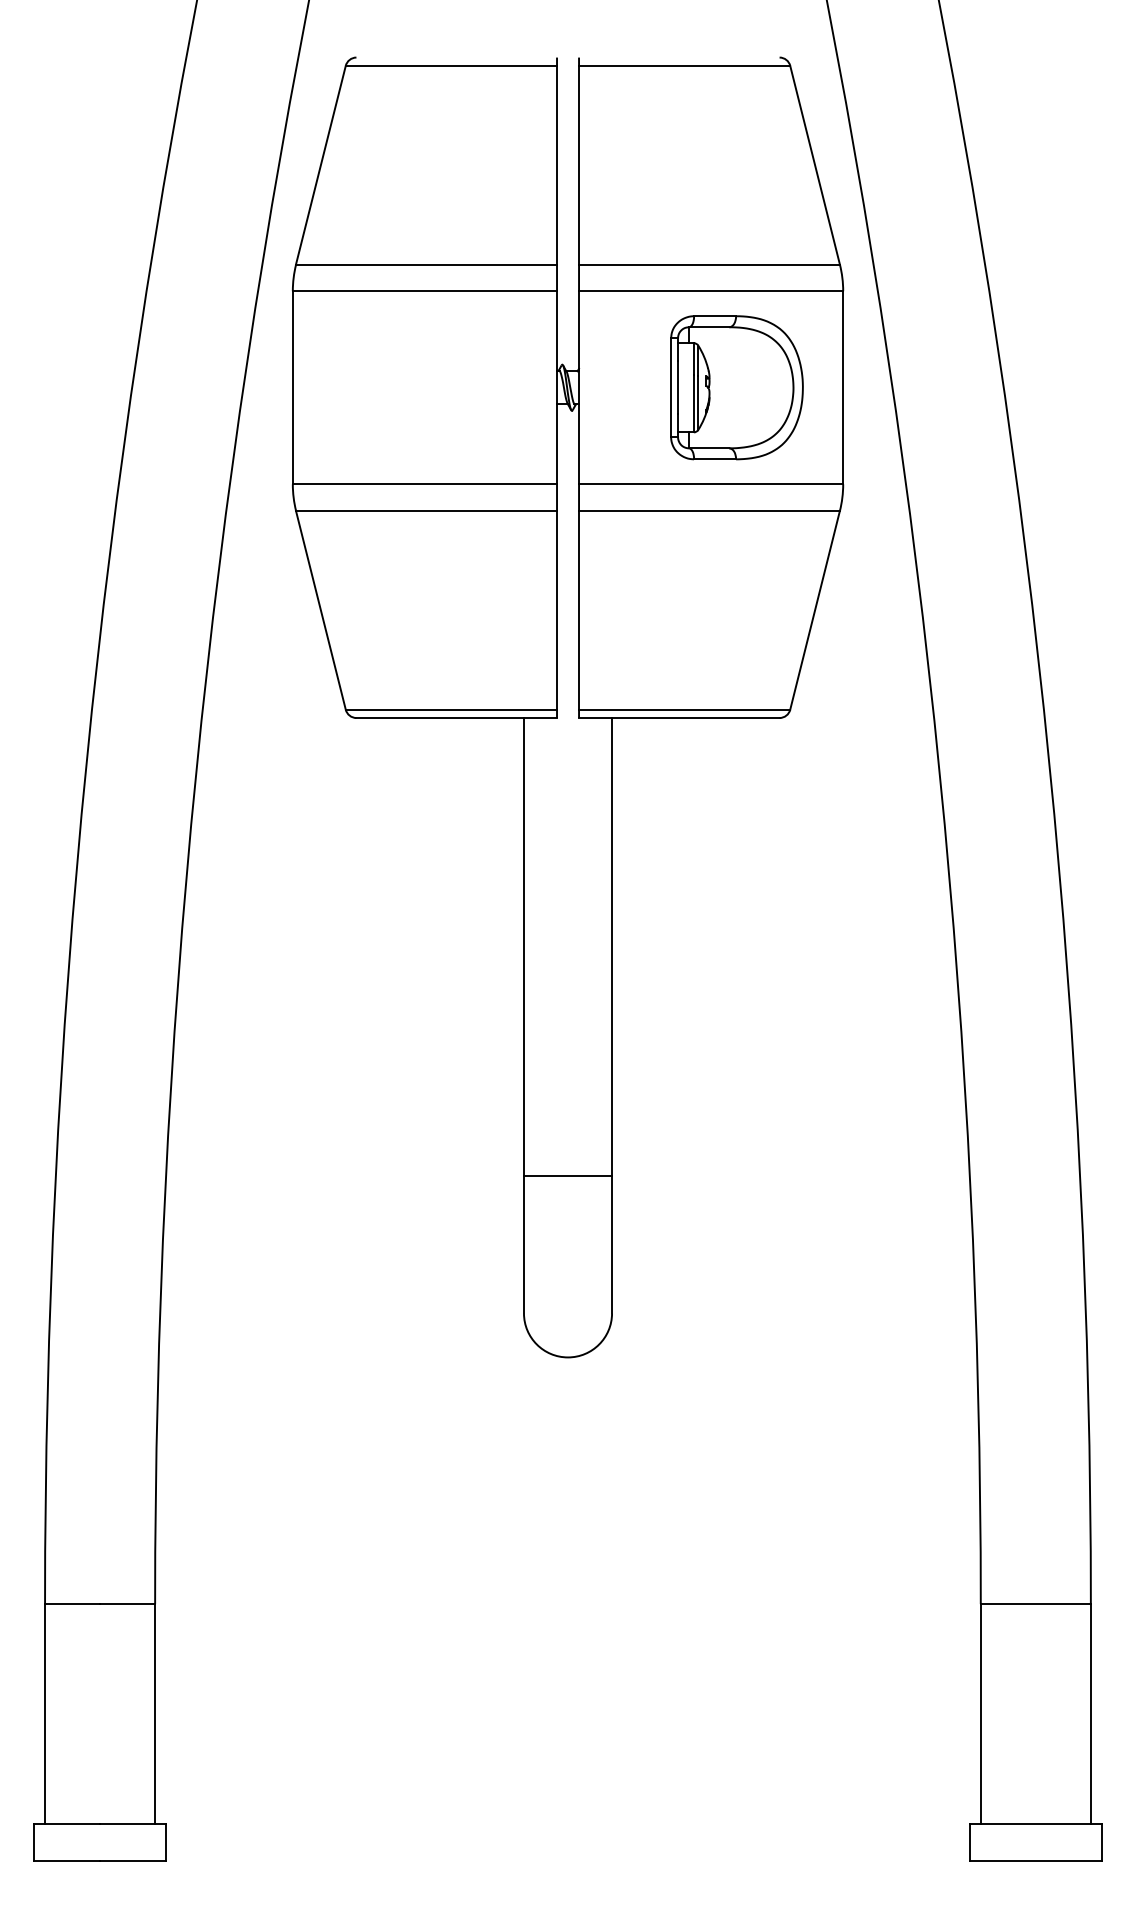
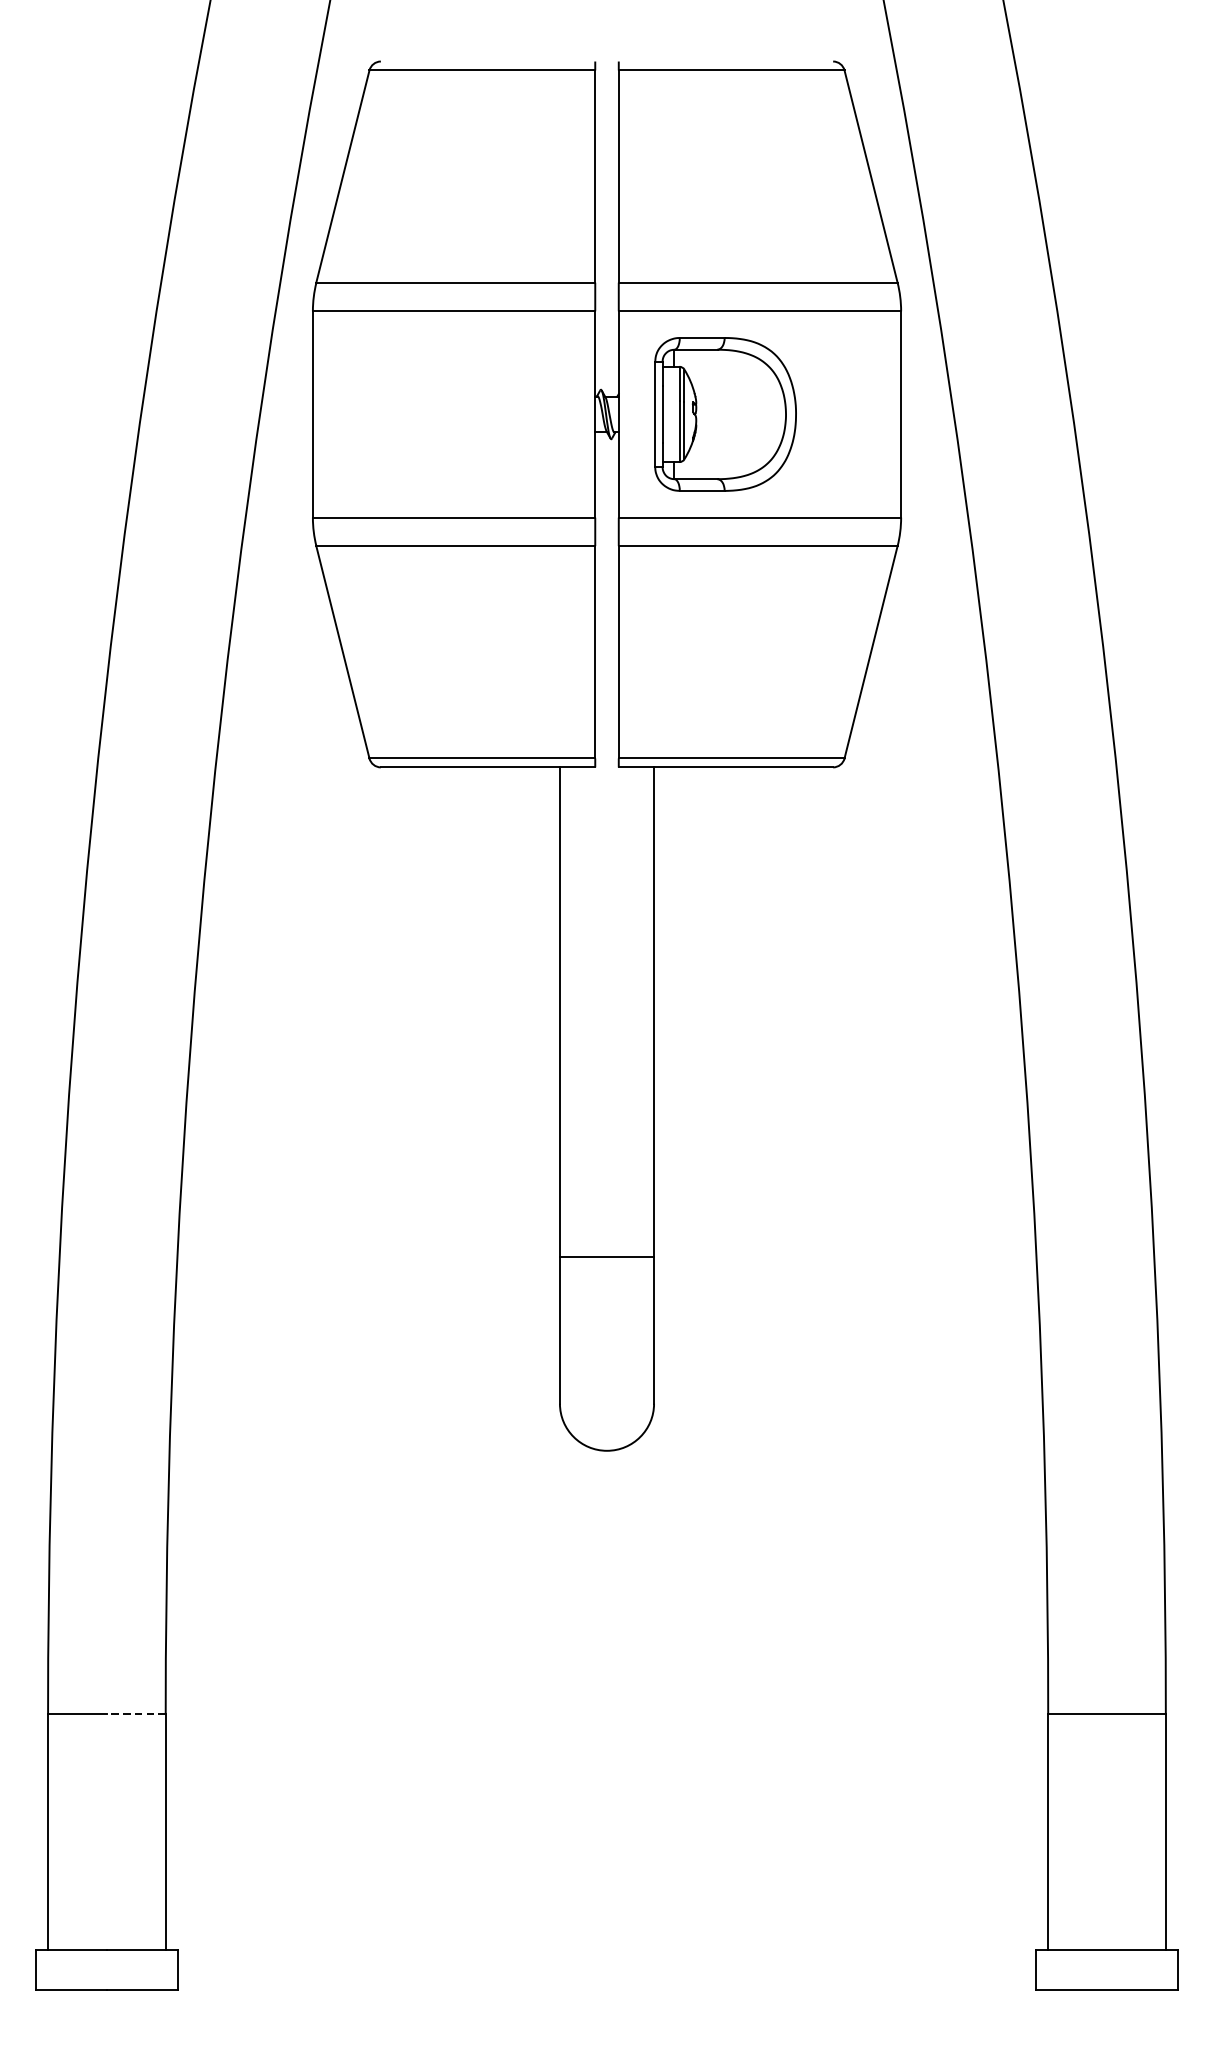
part: (736, 387) -> (725, 414), moved
line: (127, 1604) -> (136, 1714), solid -> dashed

